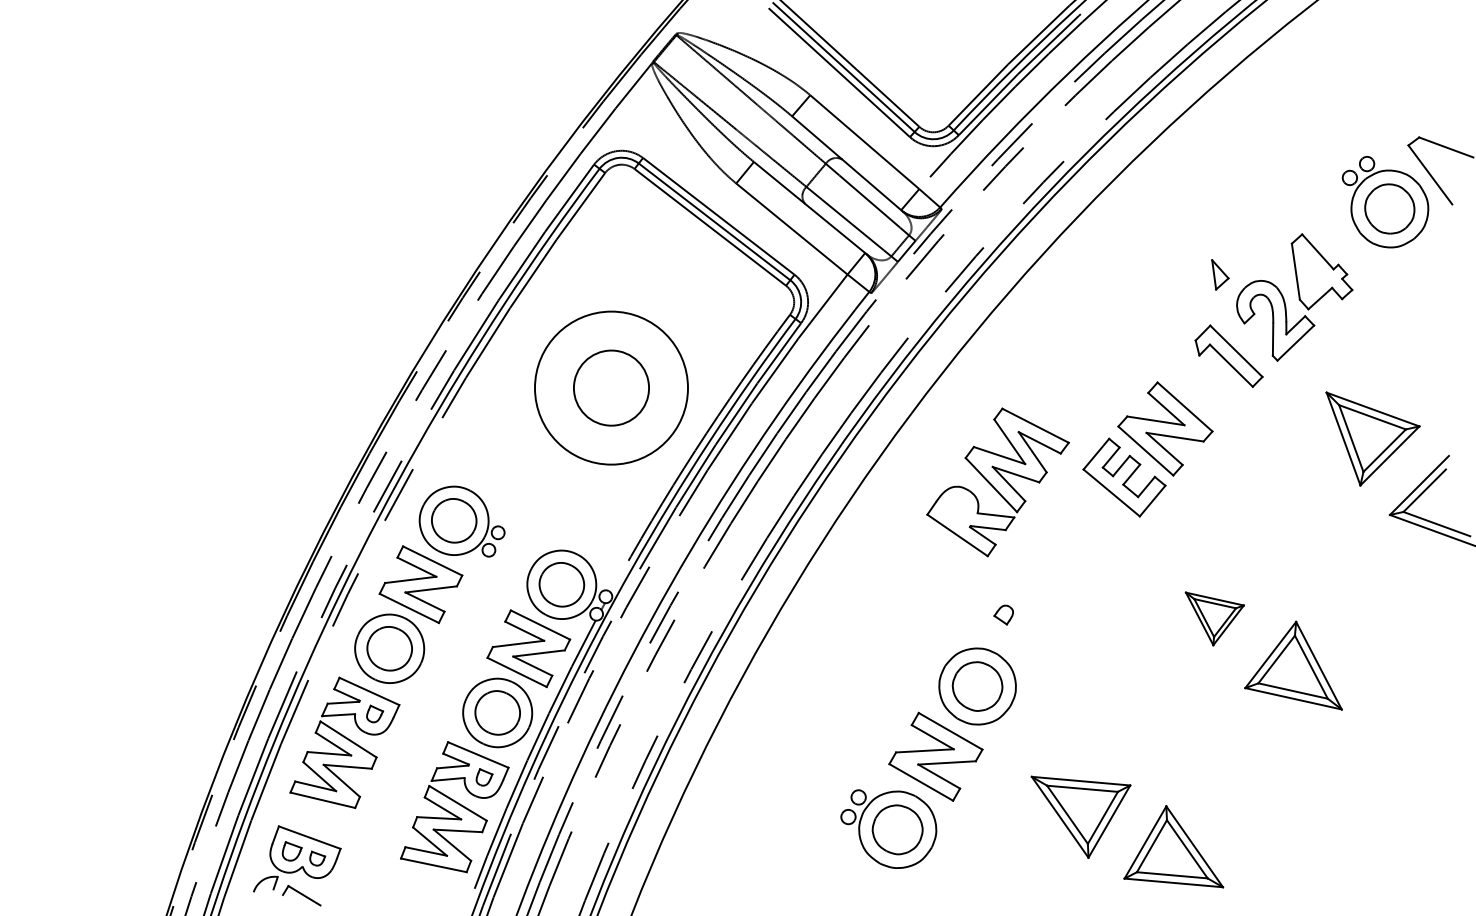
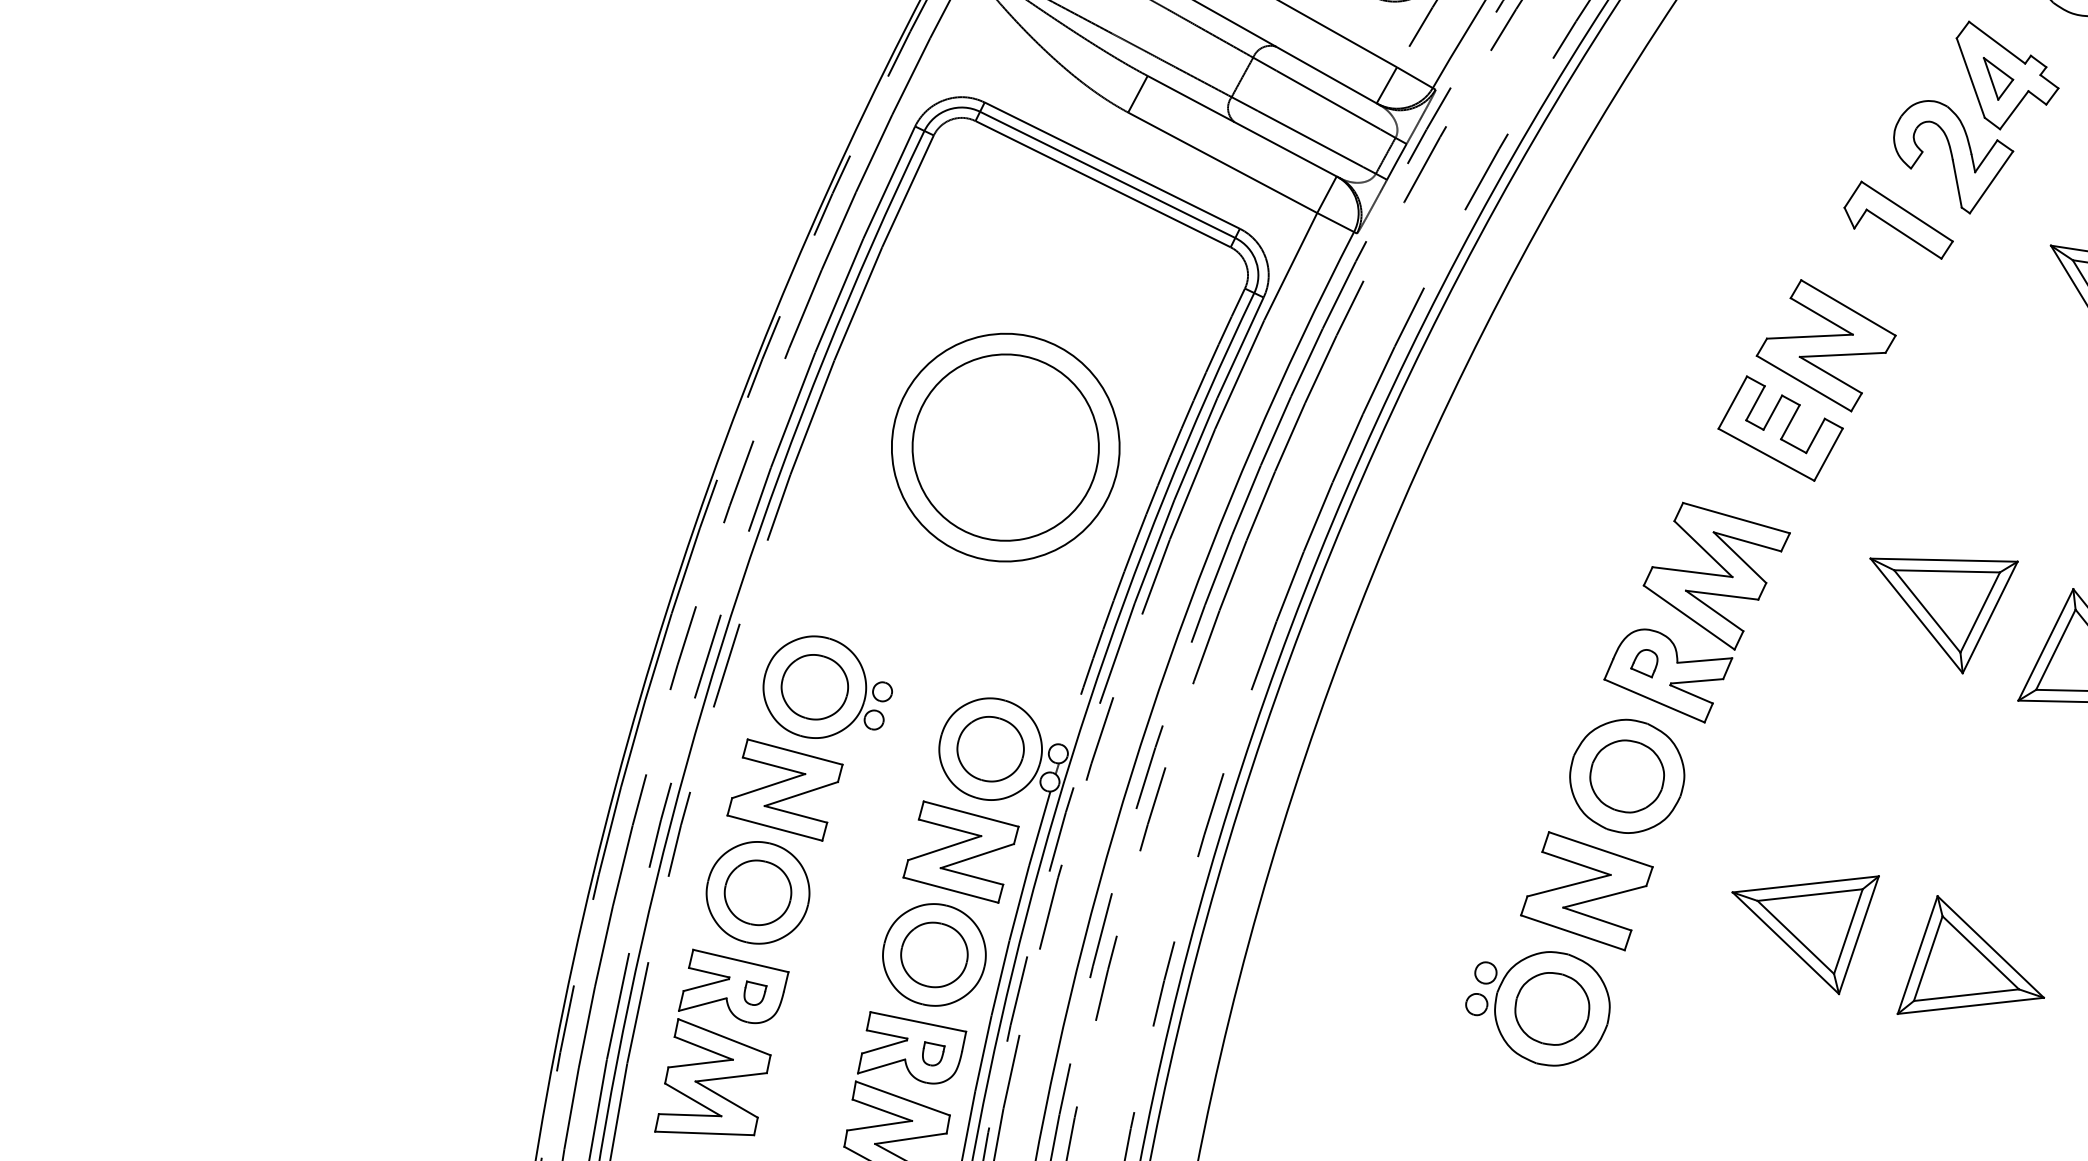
part: (1220, 274) -> (2000, 76), moved
circle: (611, 387) -> (1005, 446), size x1.67
part: (997, 482) -> (1697, 612), moved
part: (1214, 618) -> (1953, 608), size x1.67

